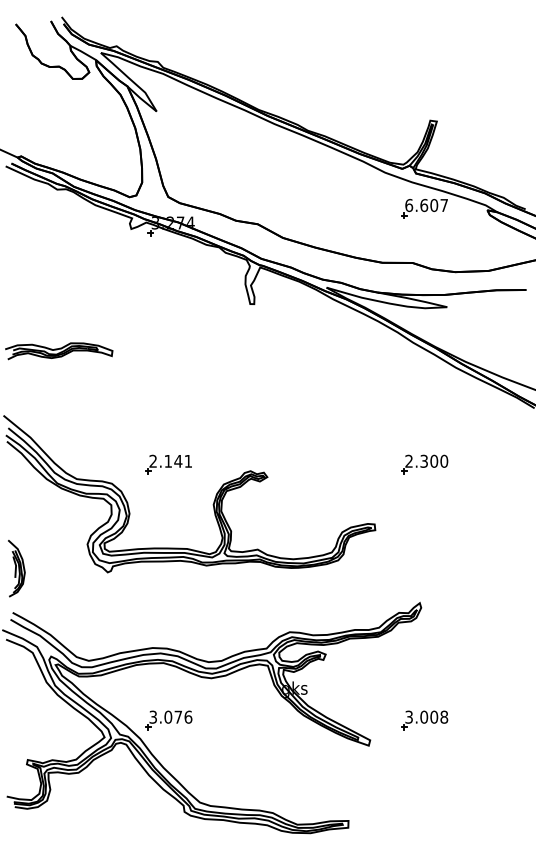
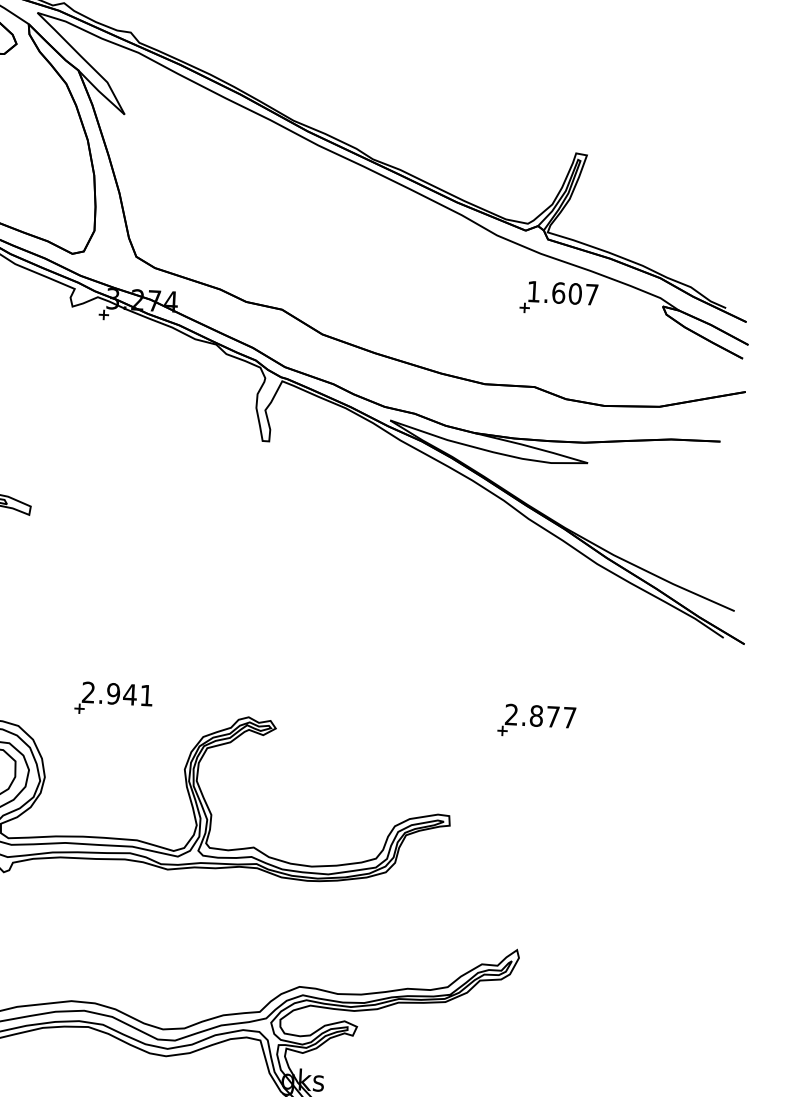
text: (409, 205) -> (534, 291), 6.607 -> 1.607
text: (168, 460) -> (113, 692), 2.141 -> 2.941
text: (434, 460) -> (553, 715), 2.300 -> 2.877

